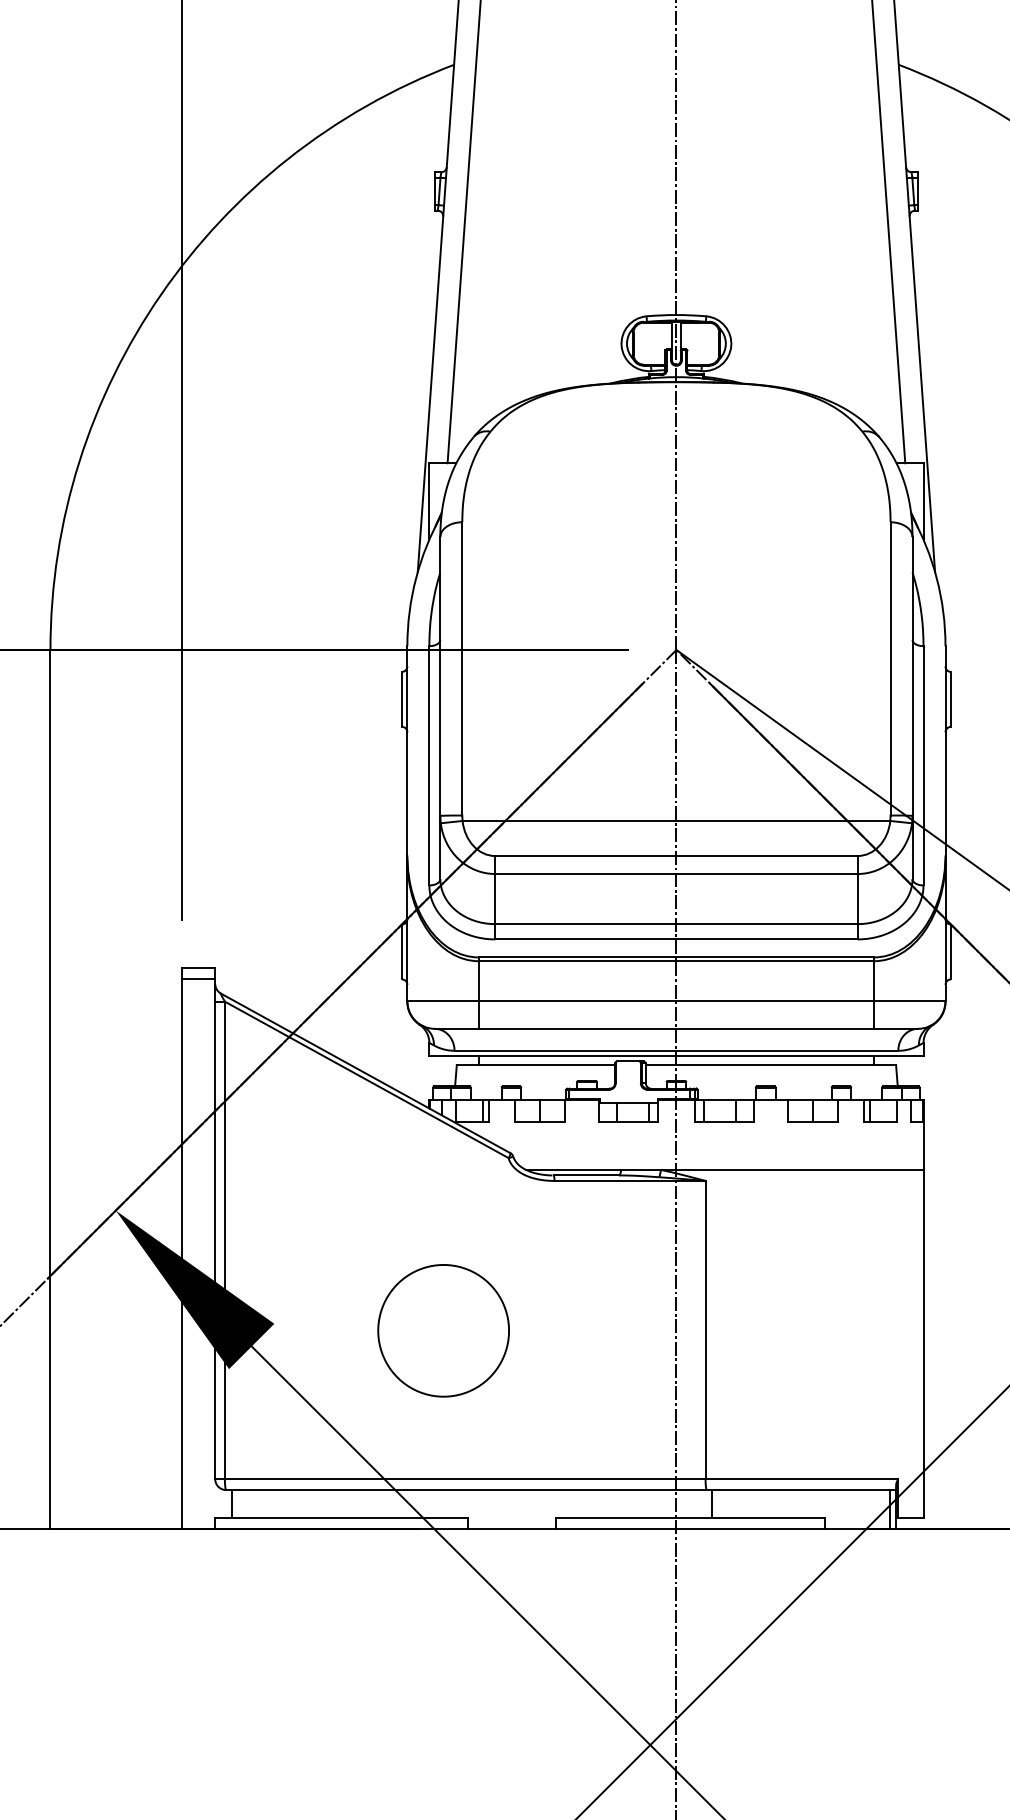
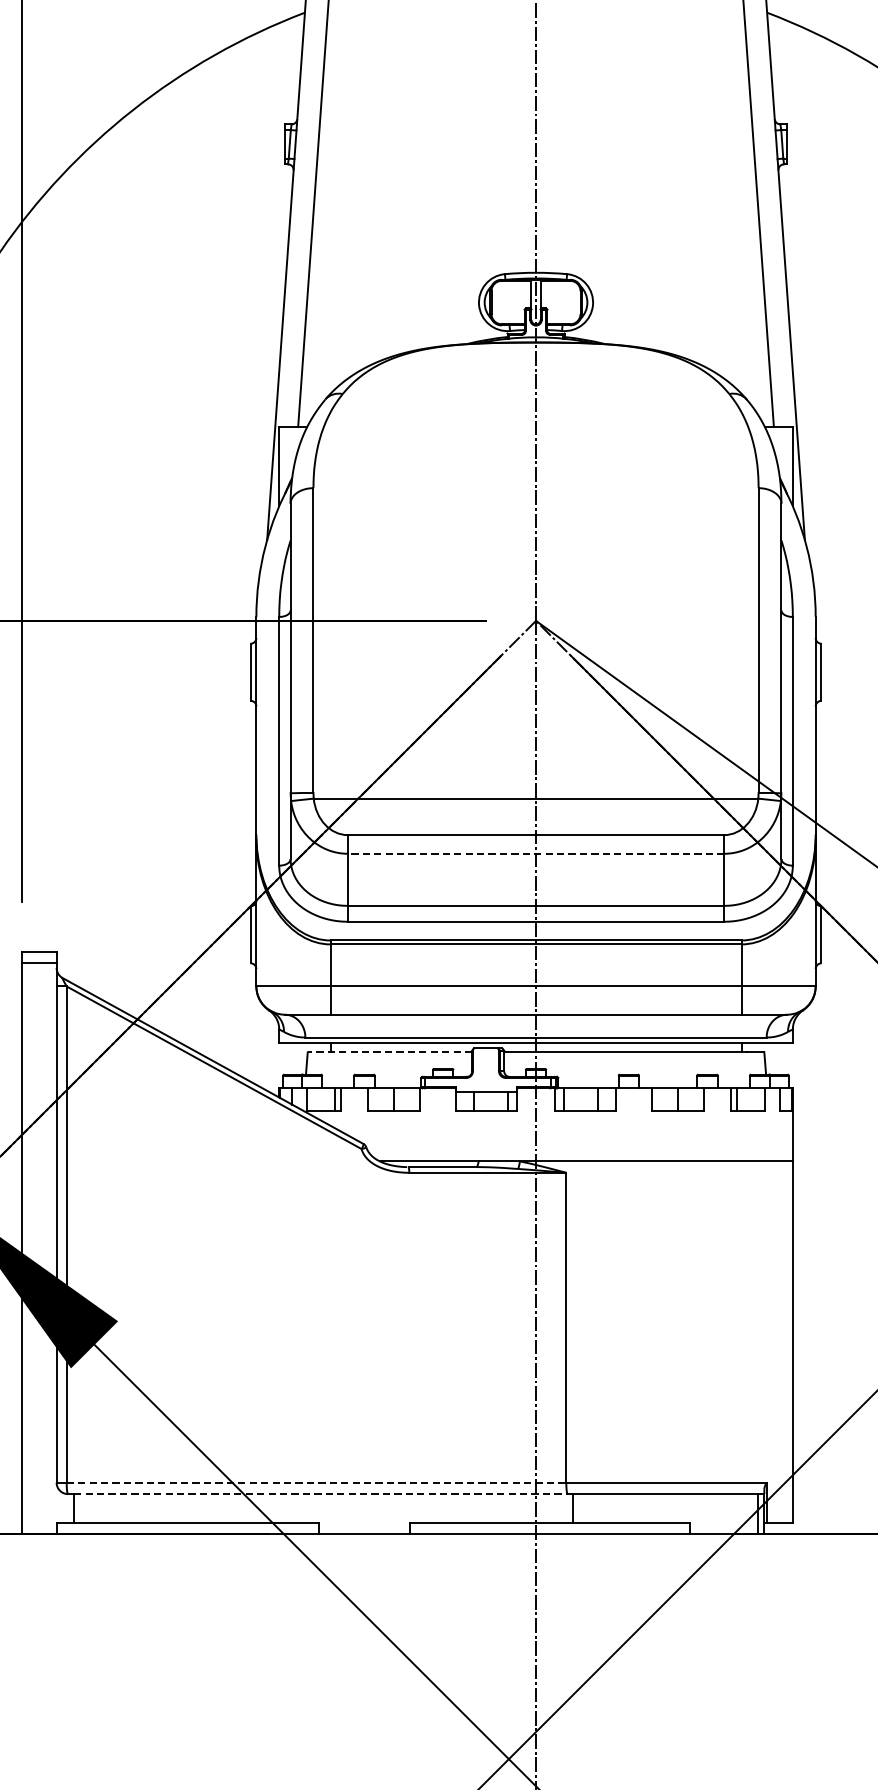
line: (675, 874) -> (535, 854), solid -> dashed
line: (535, 1065) -> (389, 1052), solid -> dashed
part: (443, 1330) -> (293, 1328), removed
line: (465, 1479) -> (316, 1483), solid -> dashed
line: (471, 1490) -> (323, 1494), solid -> dashed

